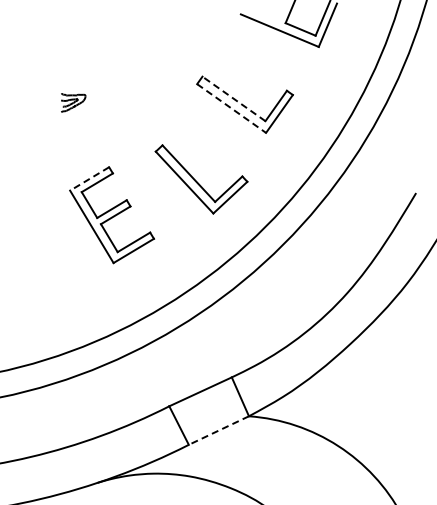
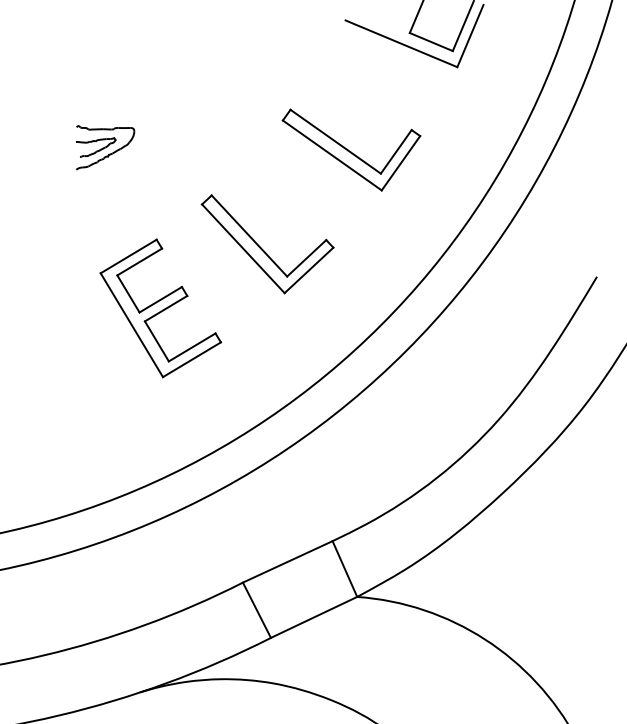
line: (233, 98) -> (335, 141), dashed -> solid
part: (73, 102) -> (105, 146), size x1.67
line: (232, 108) -> (333, 155), dashed -> solid
line: (89, 178) -> (128, 255), dashed -> solid
part: (201, 179) -> (267, 244), moved
line: (218, 430) -> (313, 617), dashed -> solid

